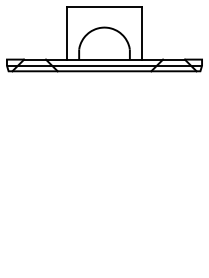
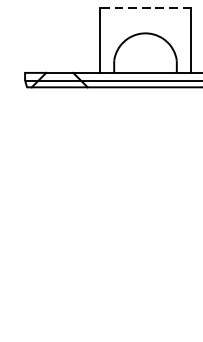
line: (104, 6) -> (145, 7), solid -> dashed

